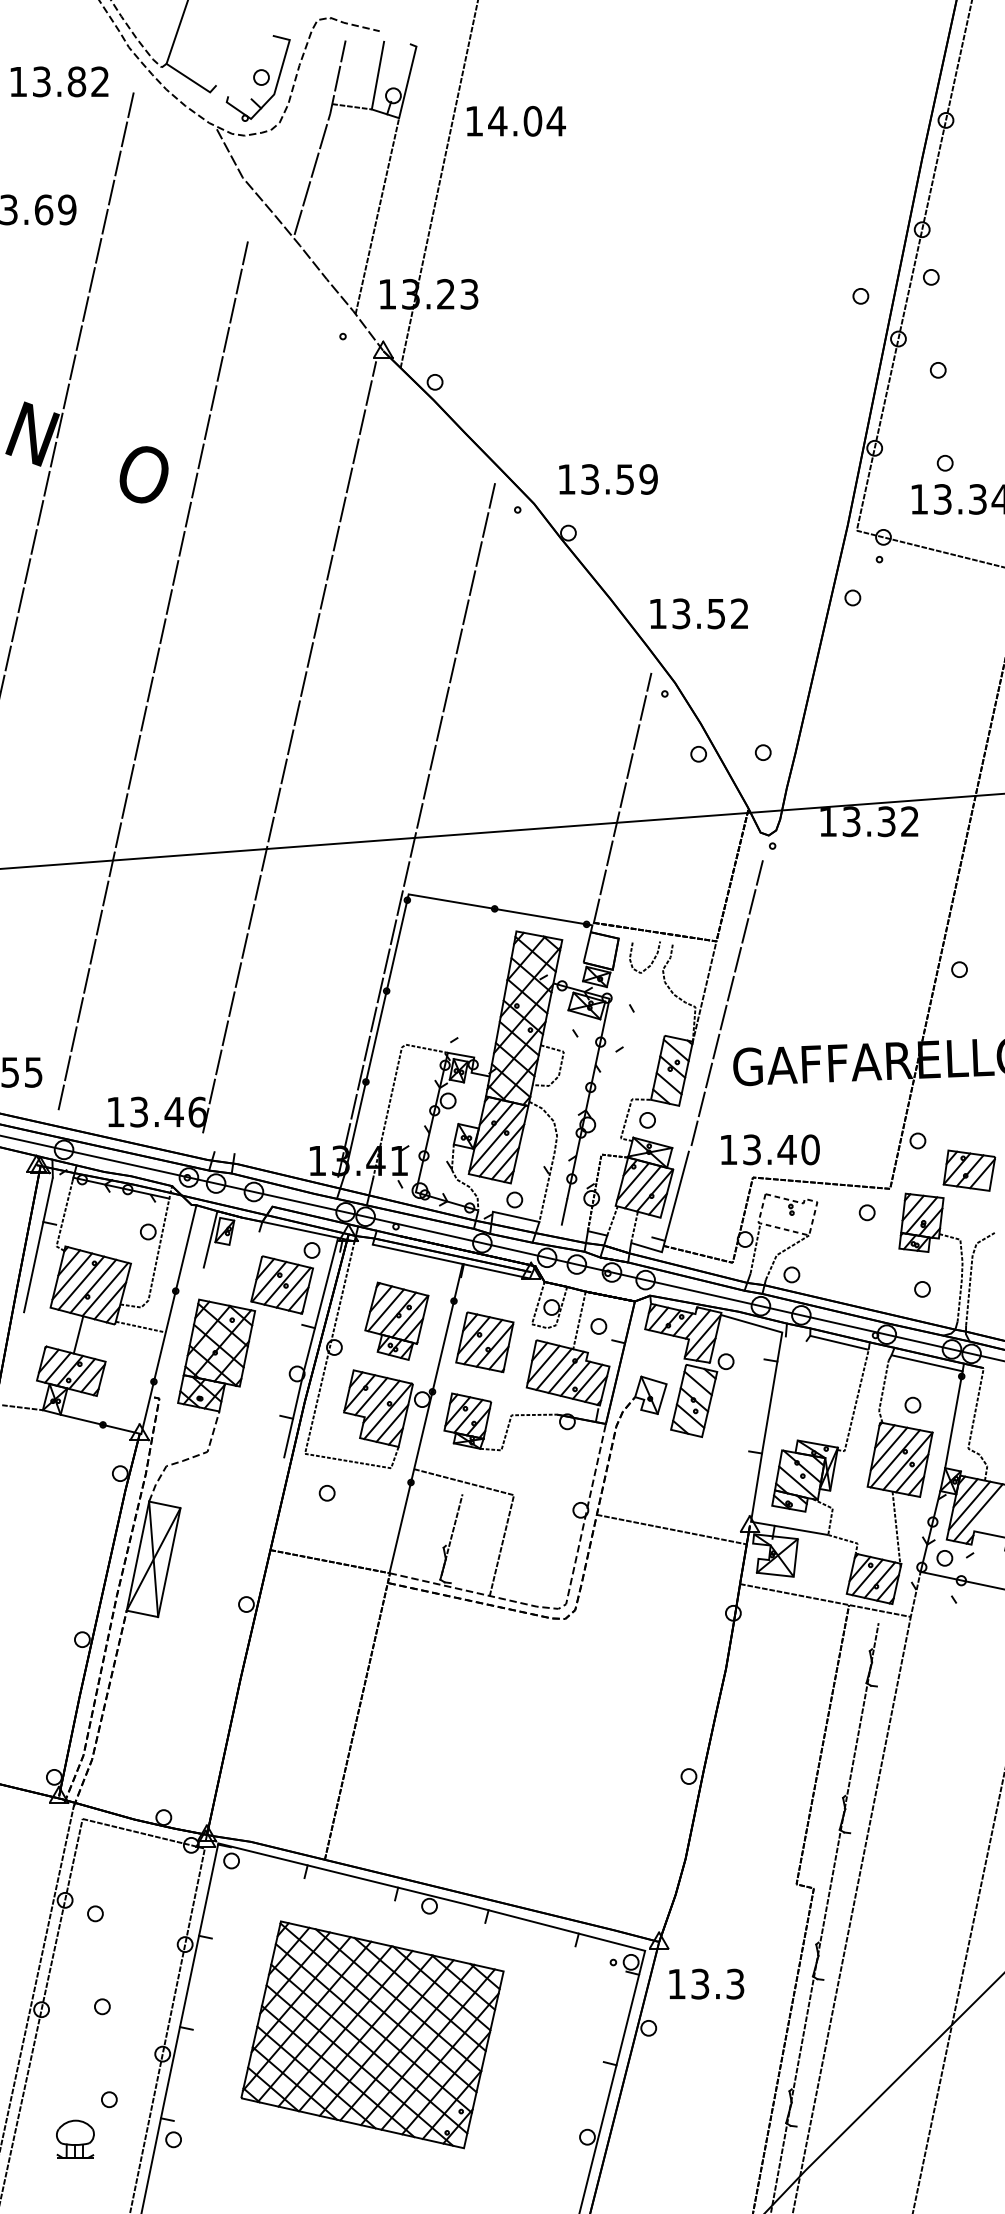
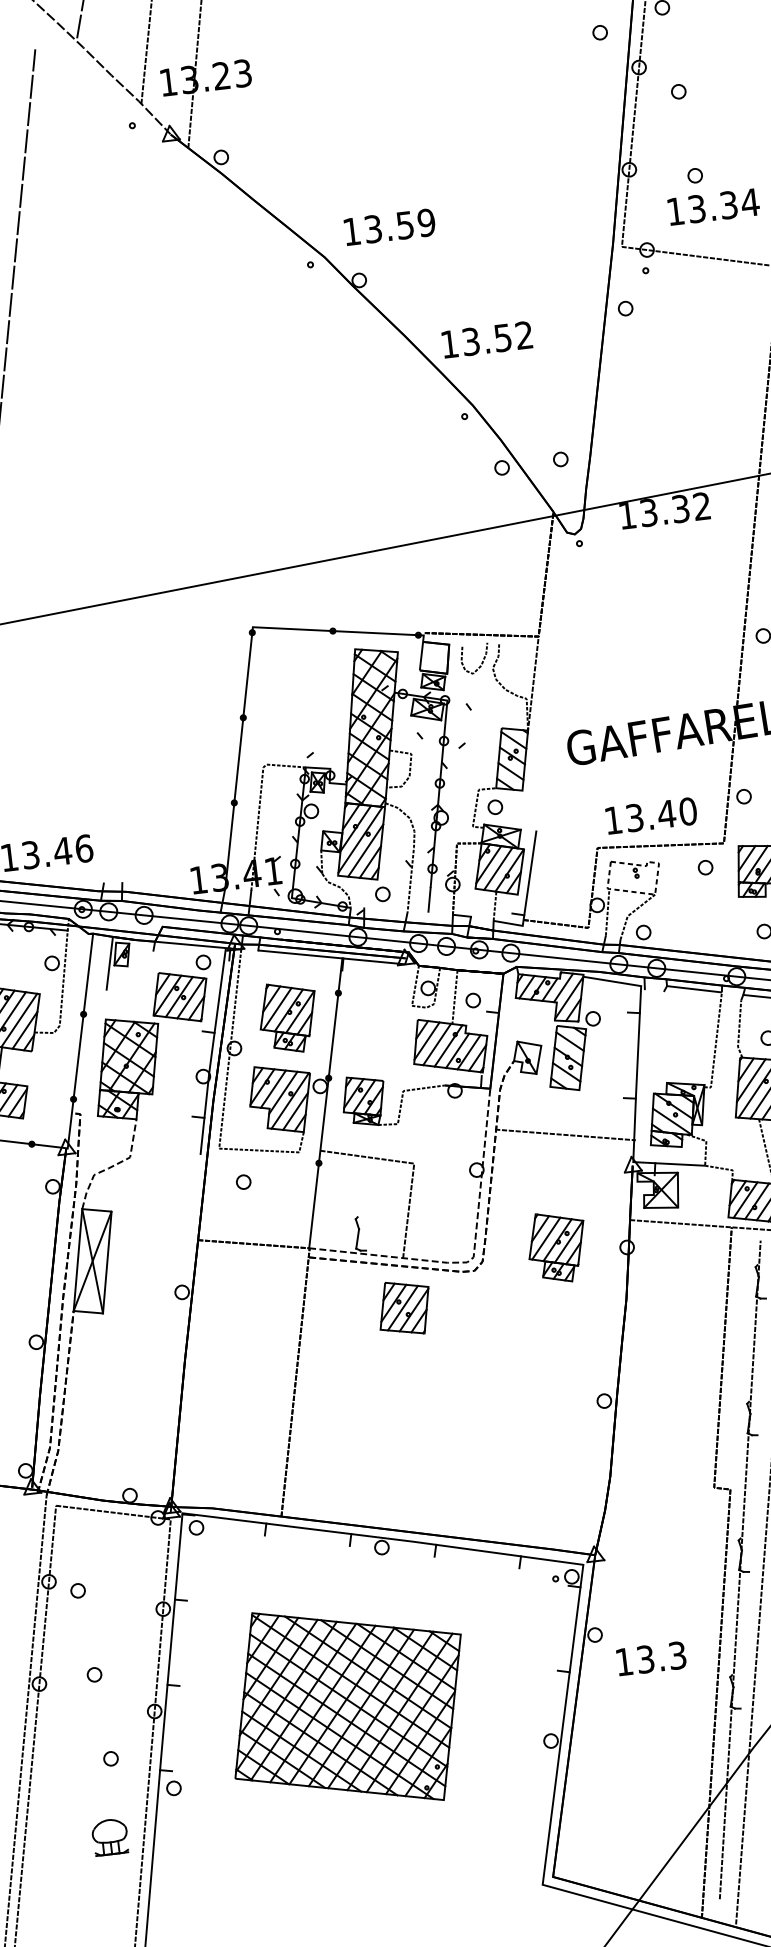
line: (289, 747) -> (128, 506), removed
line: (622, 798) -> (437, 516), removed
line: (416, 828) -> (252, 566), removed
line: (727, 1001) -> (555, 690), removed
text: (770, 1149) -> (651, 815), moved
line: (515, 1216) -> (385, 909), removed
line: (612, 1220) -> (474, 902), removed
line: (140, 1326) -> (55, 1050), removed
part: (484, 1342) -> (404, 1308), moved
line: (671, 1529) -> (564, 1134), moved
line: (451, 1534) -> (361, 1206), removed
part: (657, 1603) -> (556, 1246), added
text: (706, 1983) -> (651, 1658), moved
part: (372, 2034) -> (348, 1706), moved
part: (75, 2138) -> (110, 1836), moved

